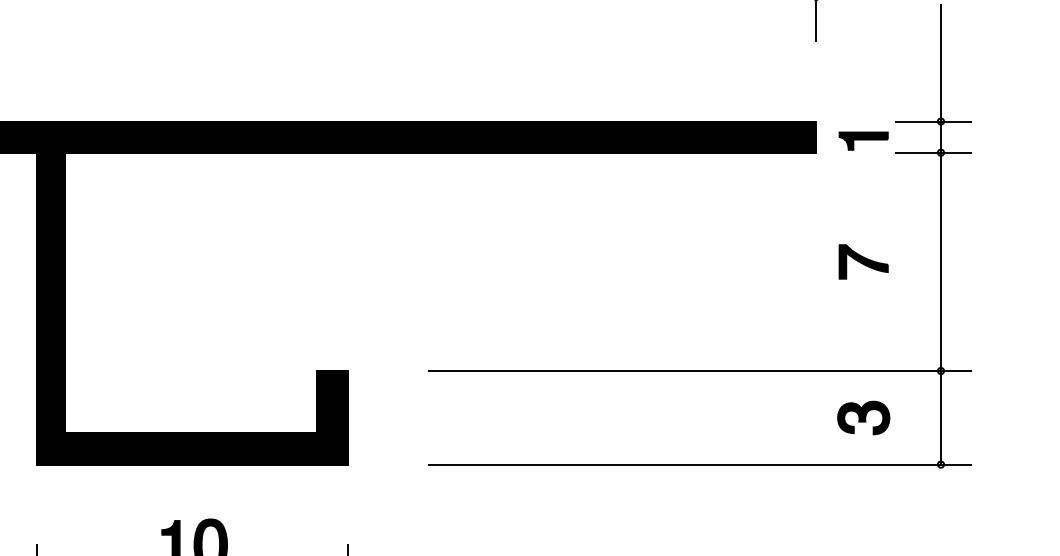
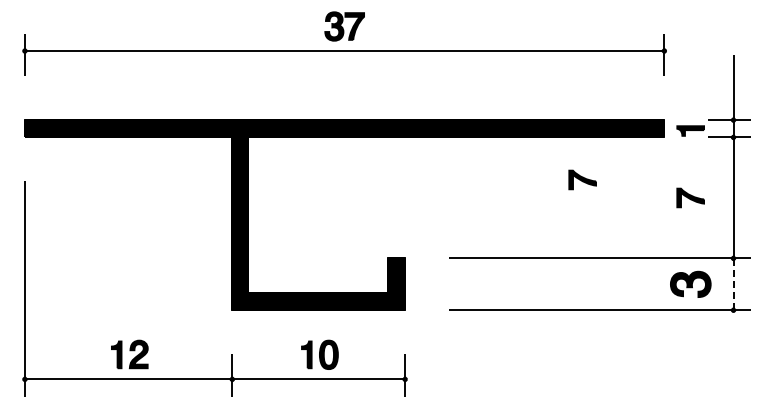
part: (668, 228) -> (582, 179), added
part: (863, 418) -> (690, 284), size x1.4
line: (940, 418) -> (733, 284), solid -> dashed

